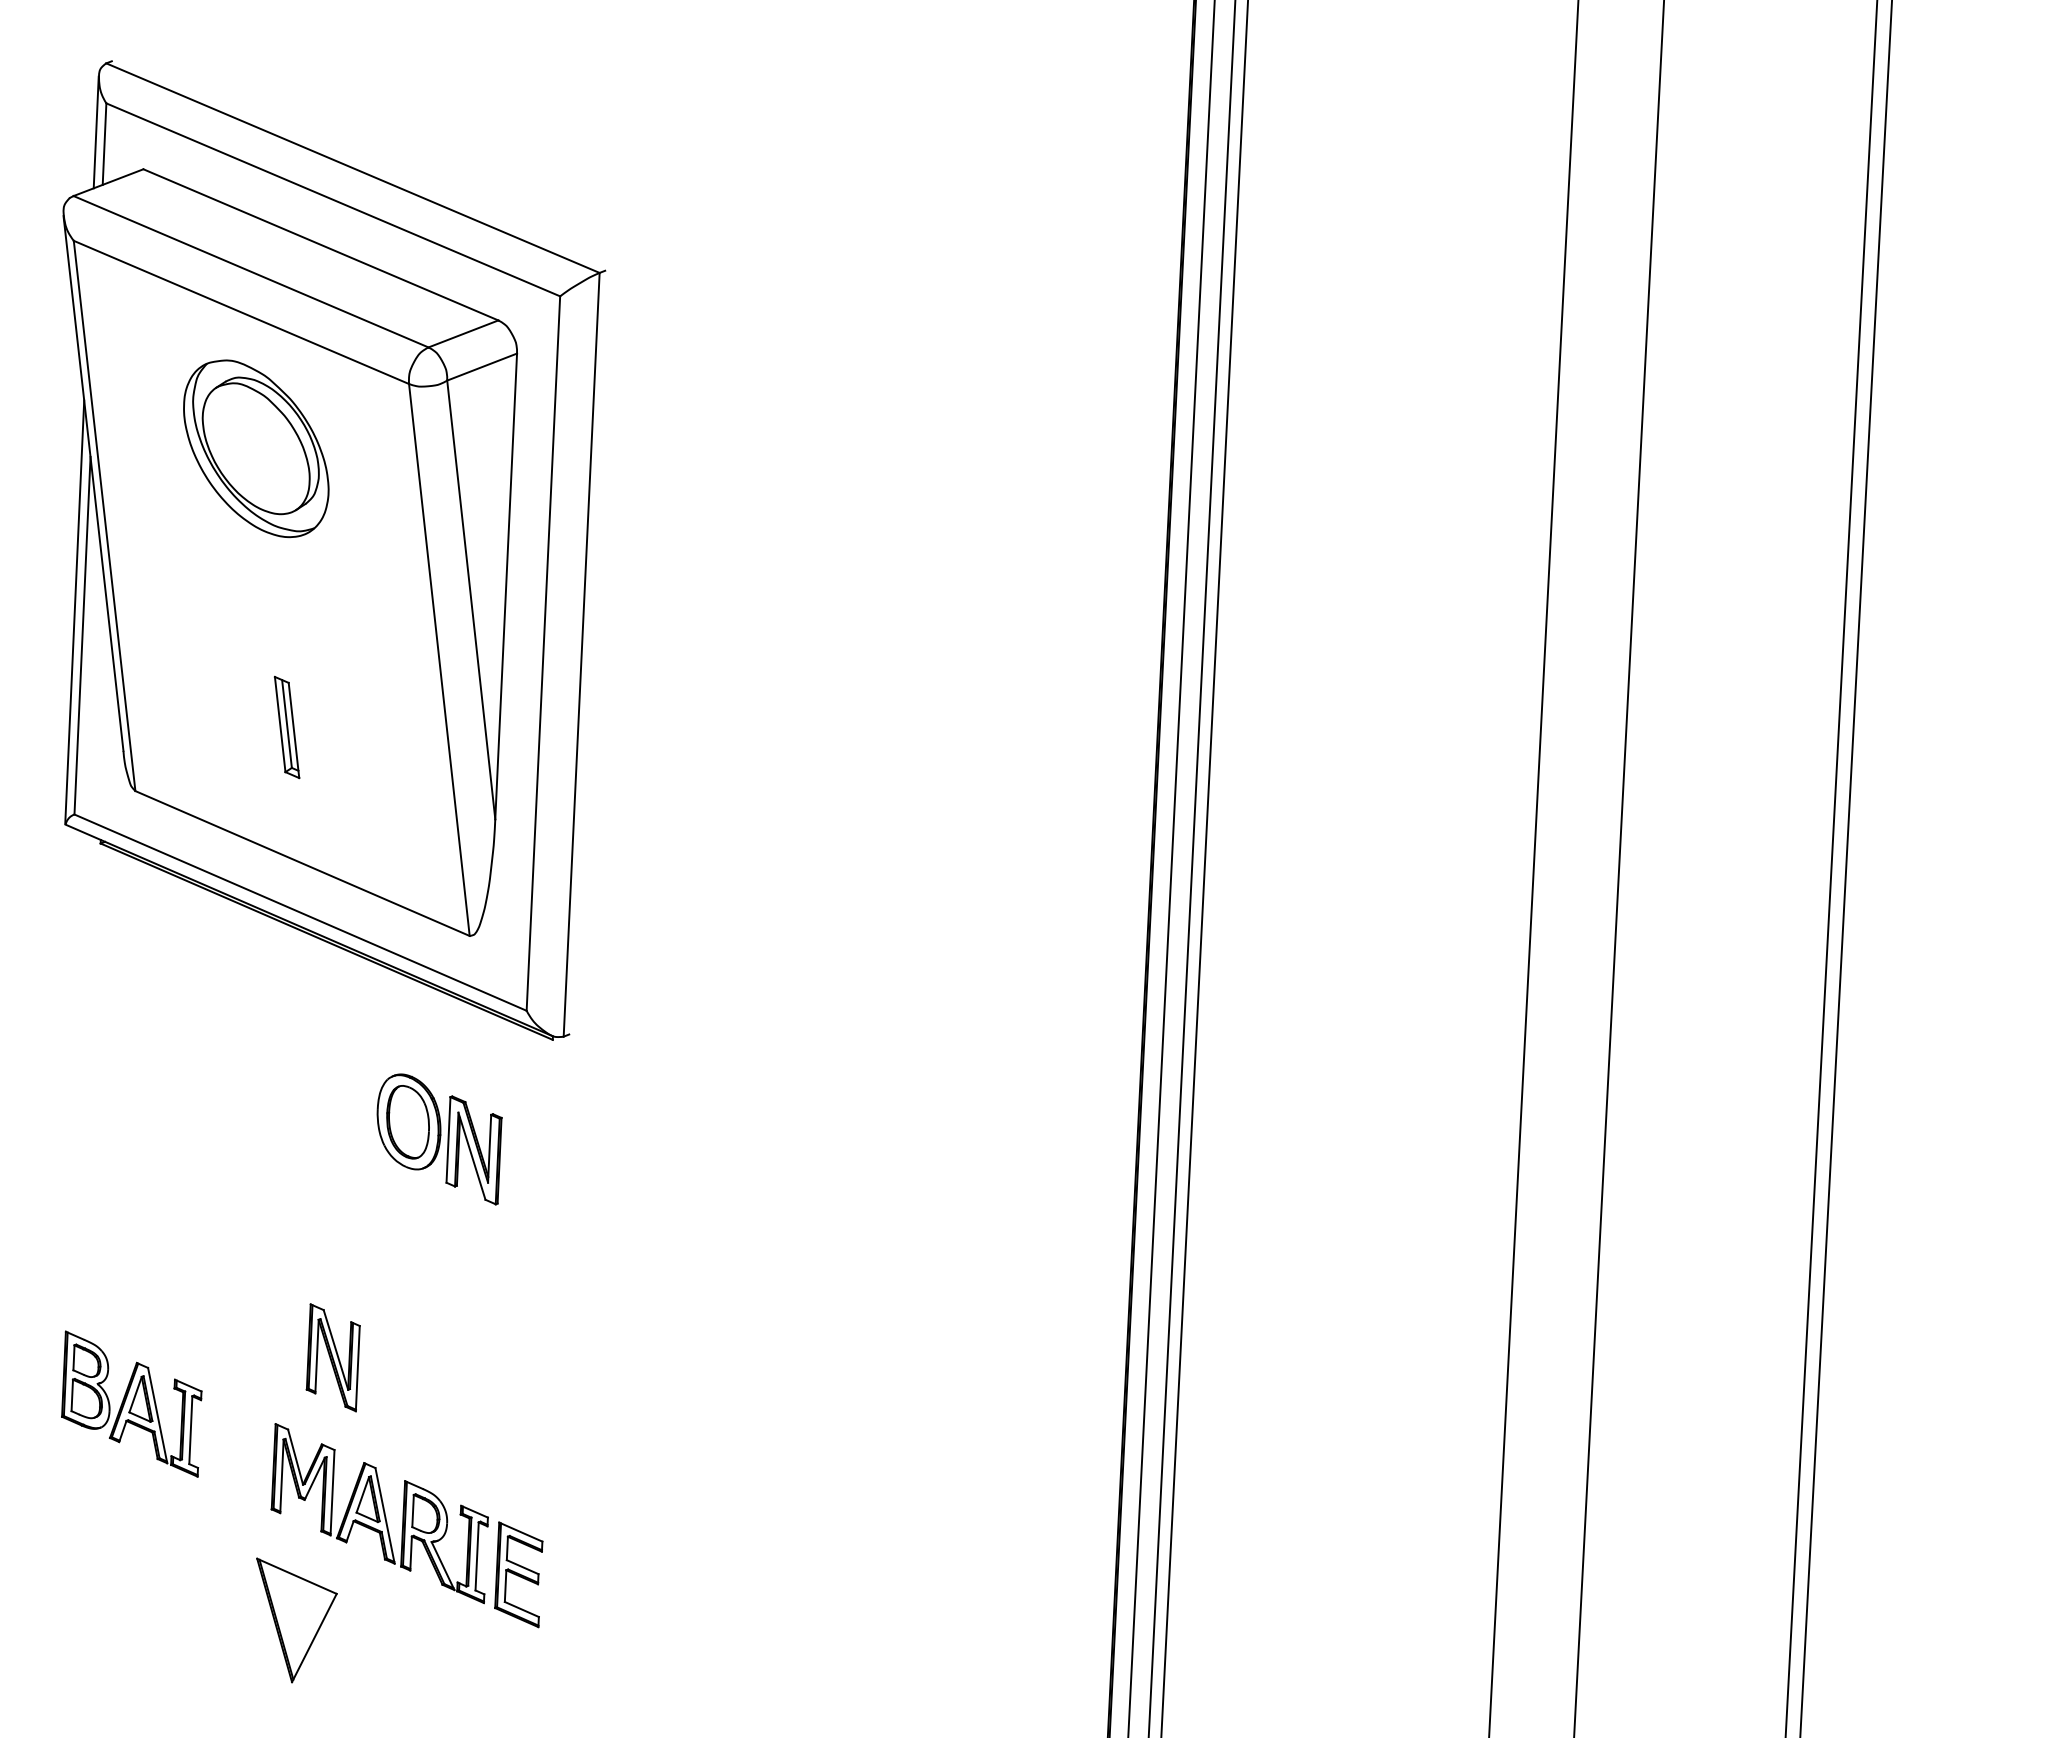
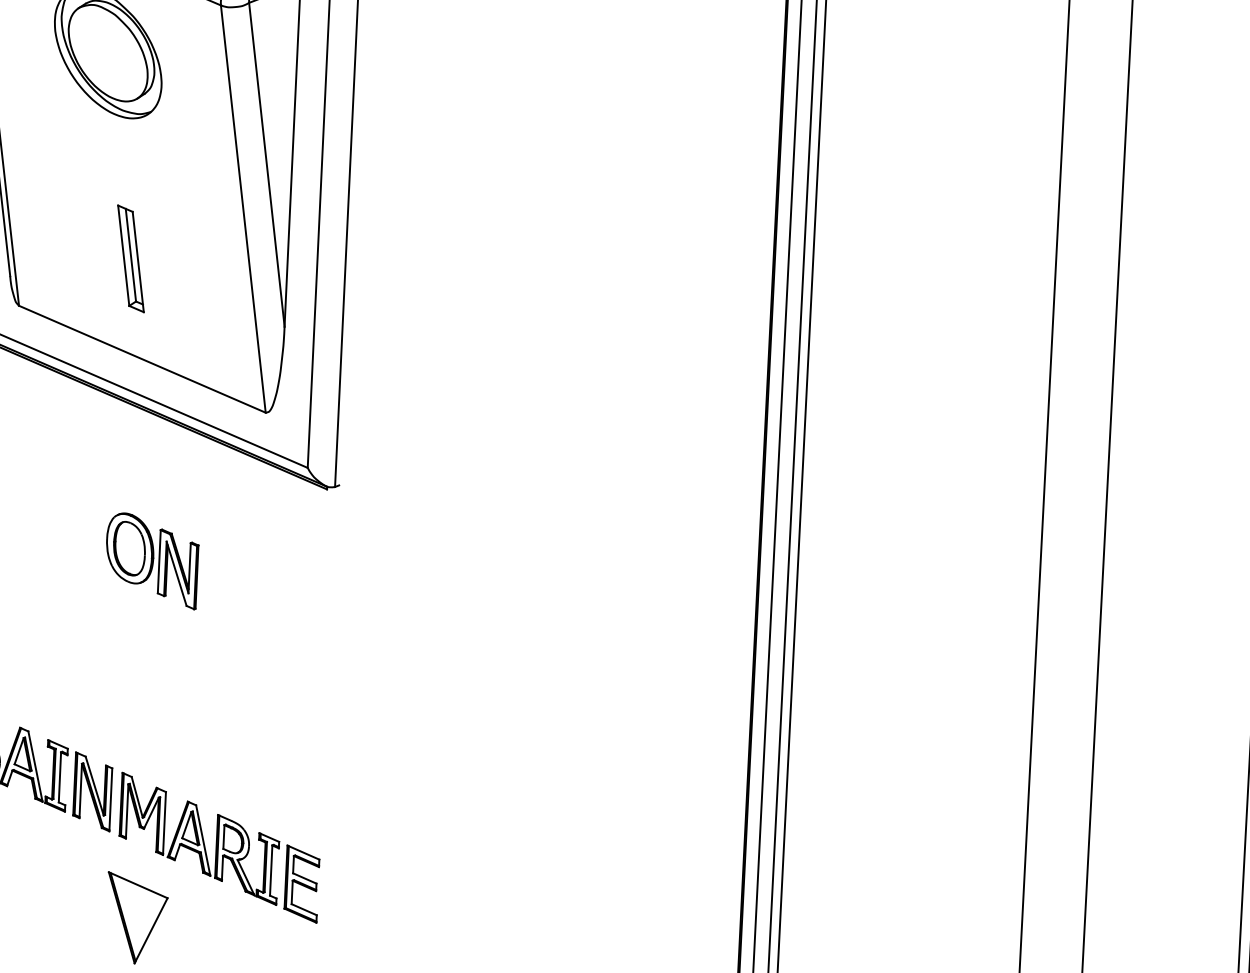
part: (286, 727) -> (130, 258), size x1.43
part: (439, 1139) -> (152, 561), moved
part: (332, 1357) -> (92, 791), moved

